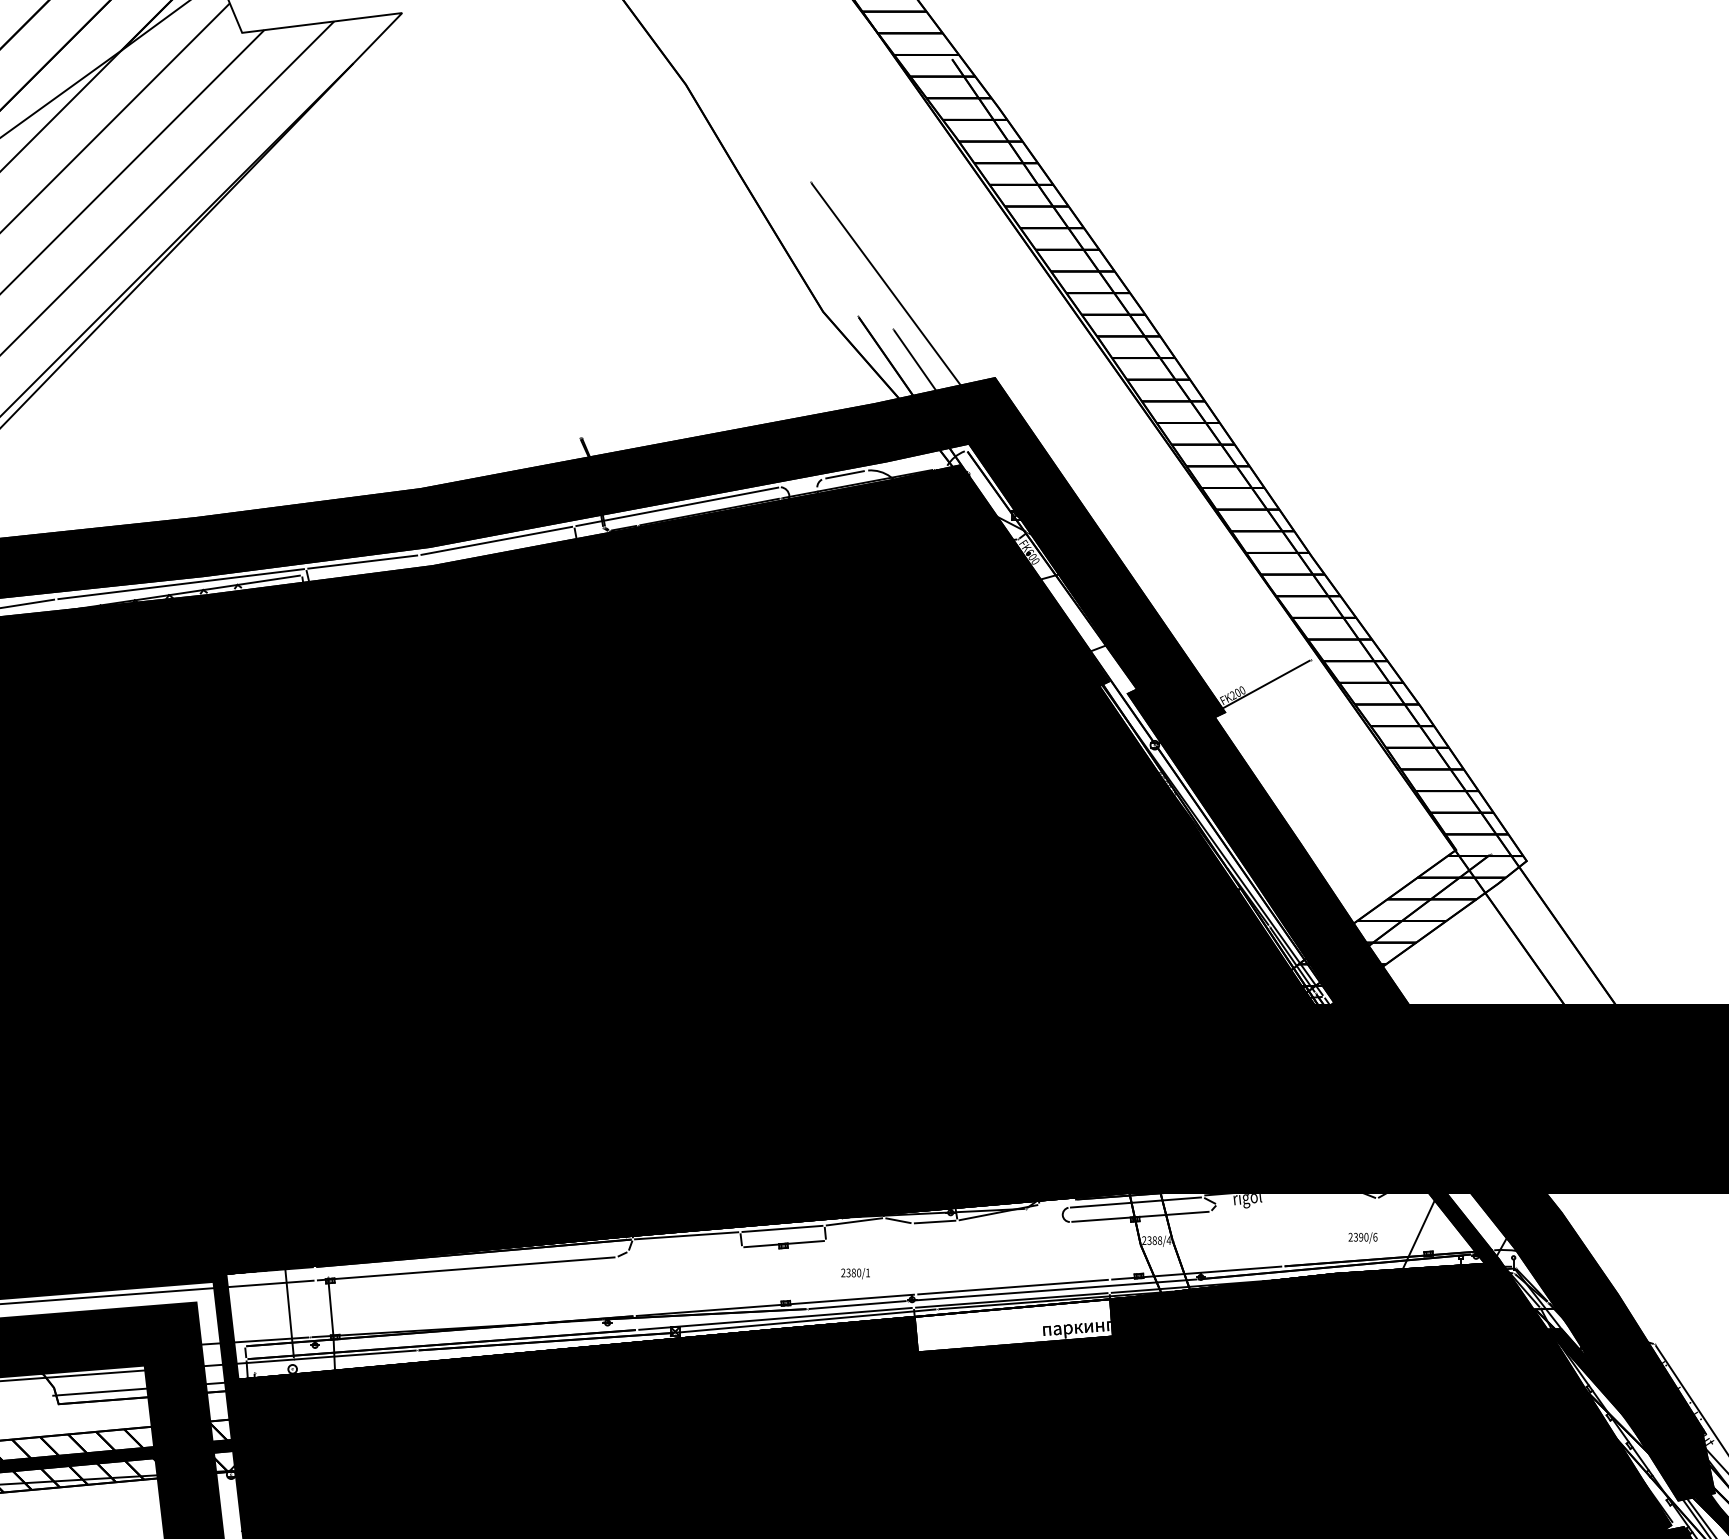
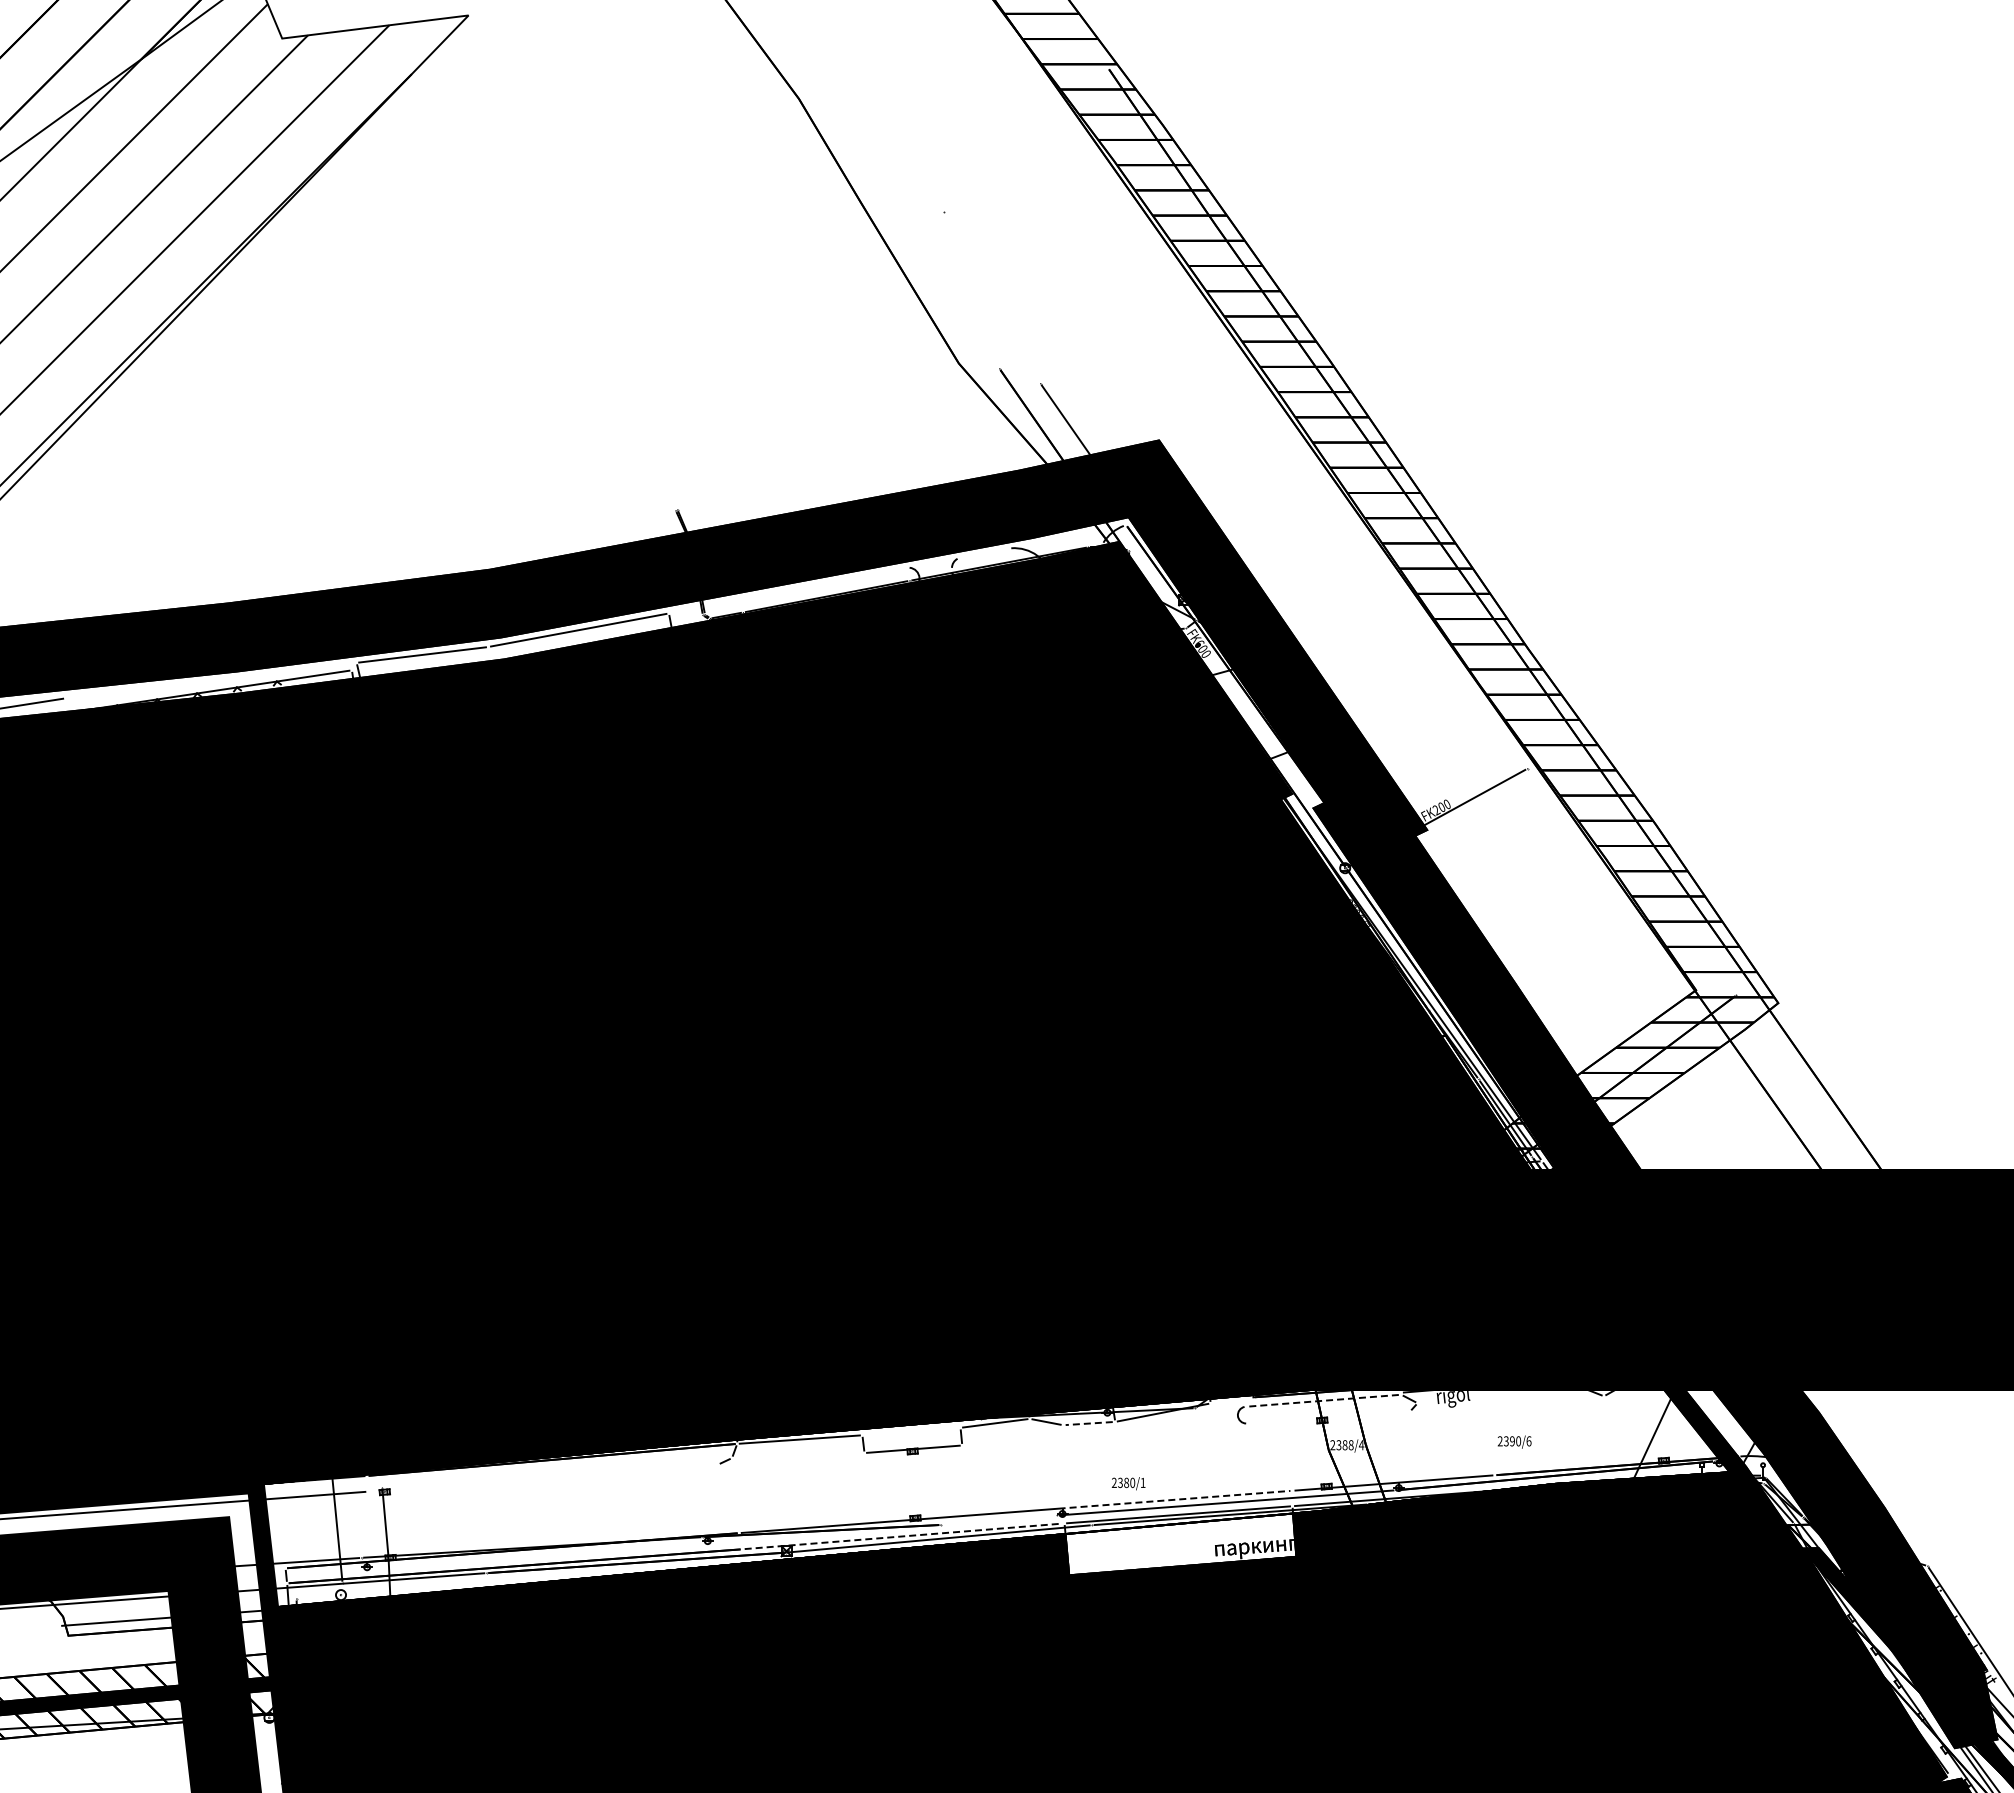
line: (886, 285) -> (1032, 332), removed
line: (845, 475) -> (984, 553), removed
line: (676, 506) -> (788, 590), removed
line: (181, 584) -> (211, 680), removed
line: (1136, 1202) -> (1323, 1400), solid -> dashed
line: (1140, 1216) -> (1328, 1417), removed
line: (935, 1221) -> (1089, 1423), solid -> dashed
line: (782, 1228) -> (911, 1431), removed
text: (1362, 1237) -> (1514, 1441), moved
line: (465, 1268) -> (542, 1477), removed
text: (855, 1273) -> (1128, 1483), moved
line: (1013, 1287) -> (1180, 1499), solid -> dashed
line: (857, 1304) -> (998, 1519), removed
line: (775, 1319) -> (903, 1536), solid -> dashed

